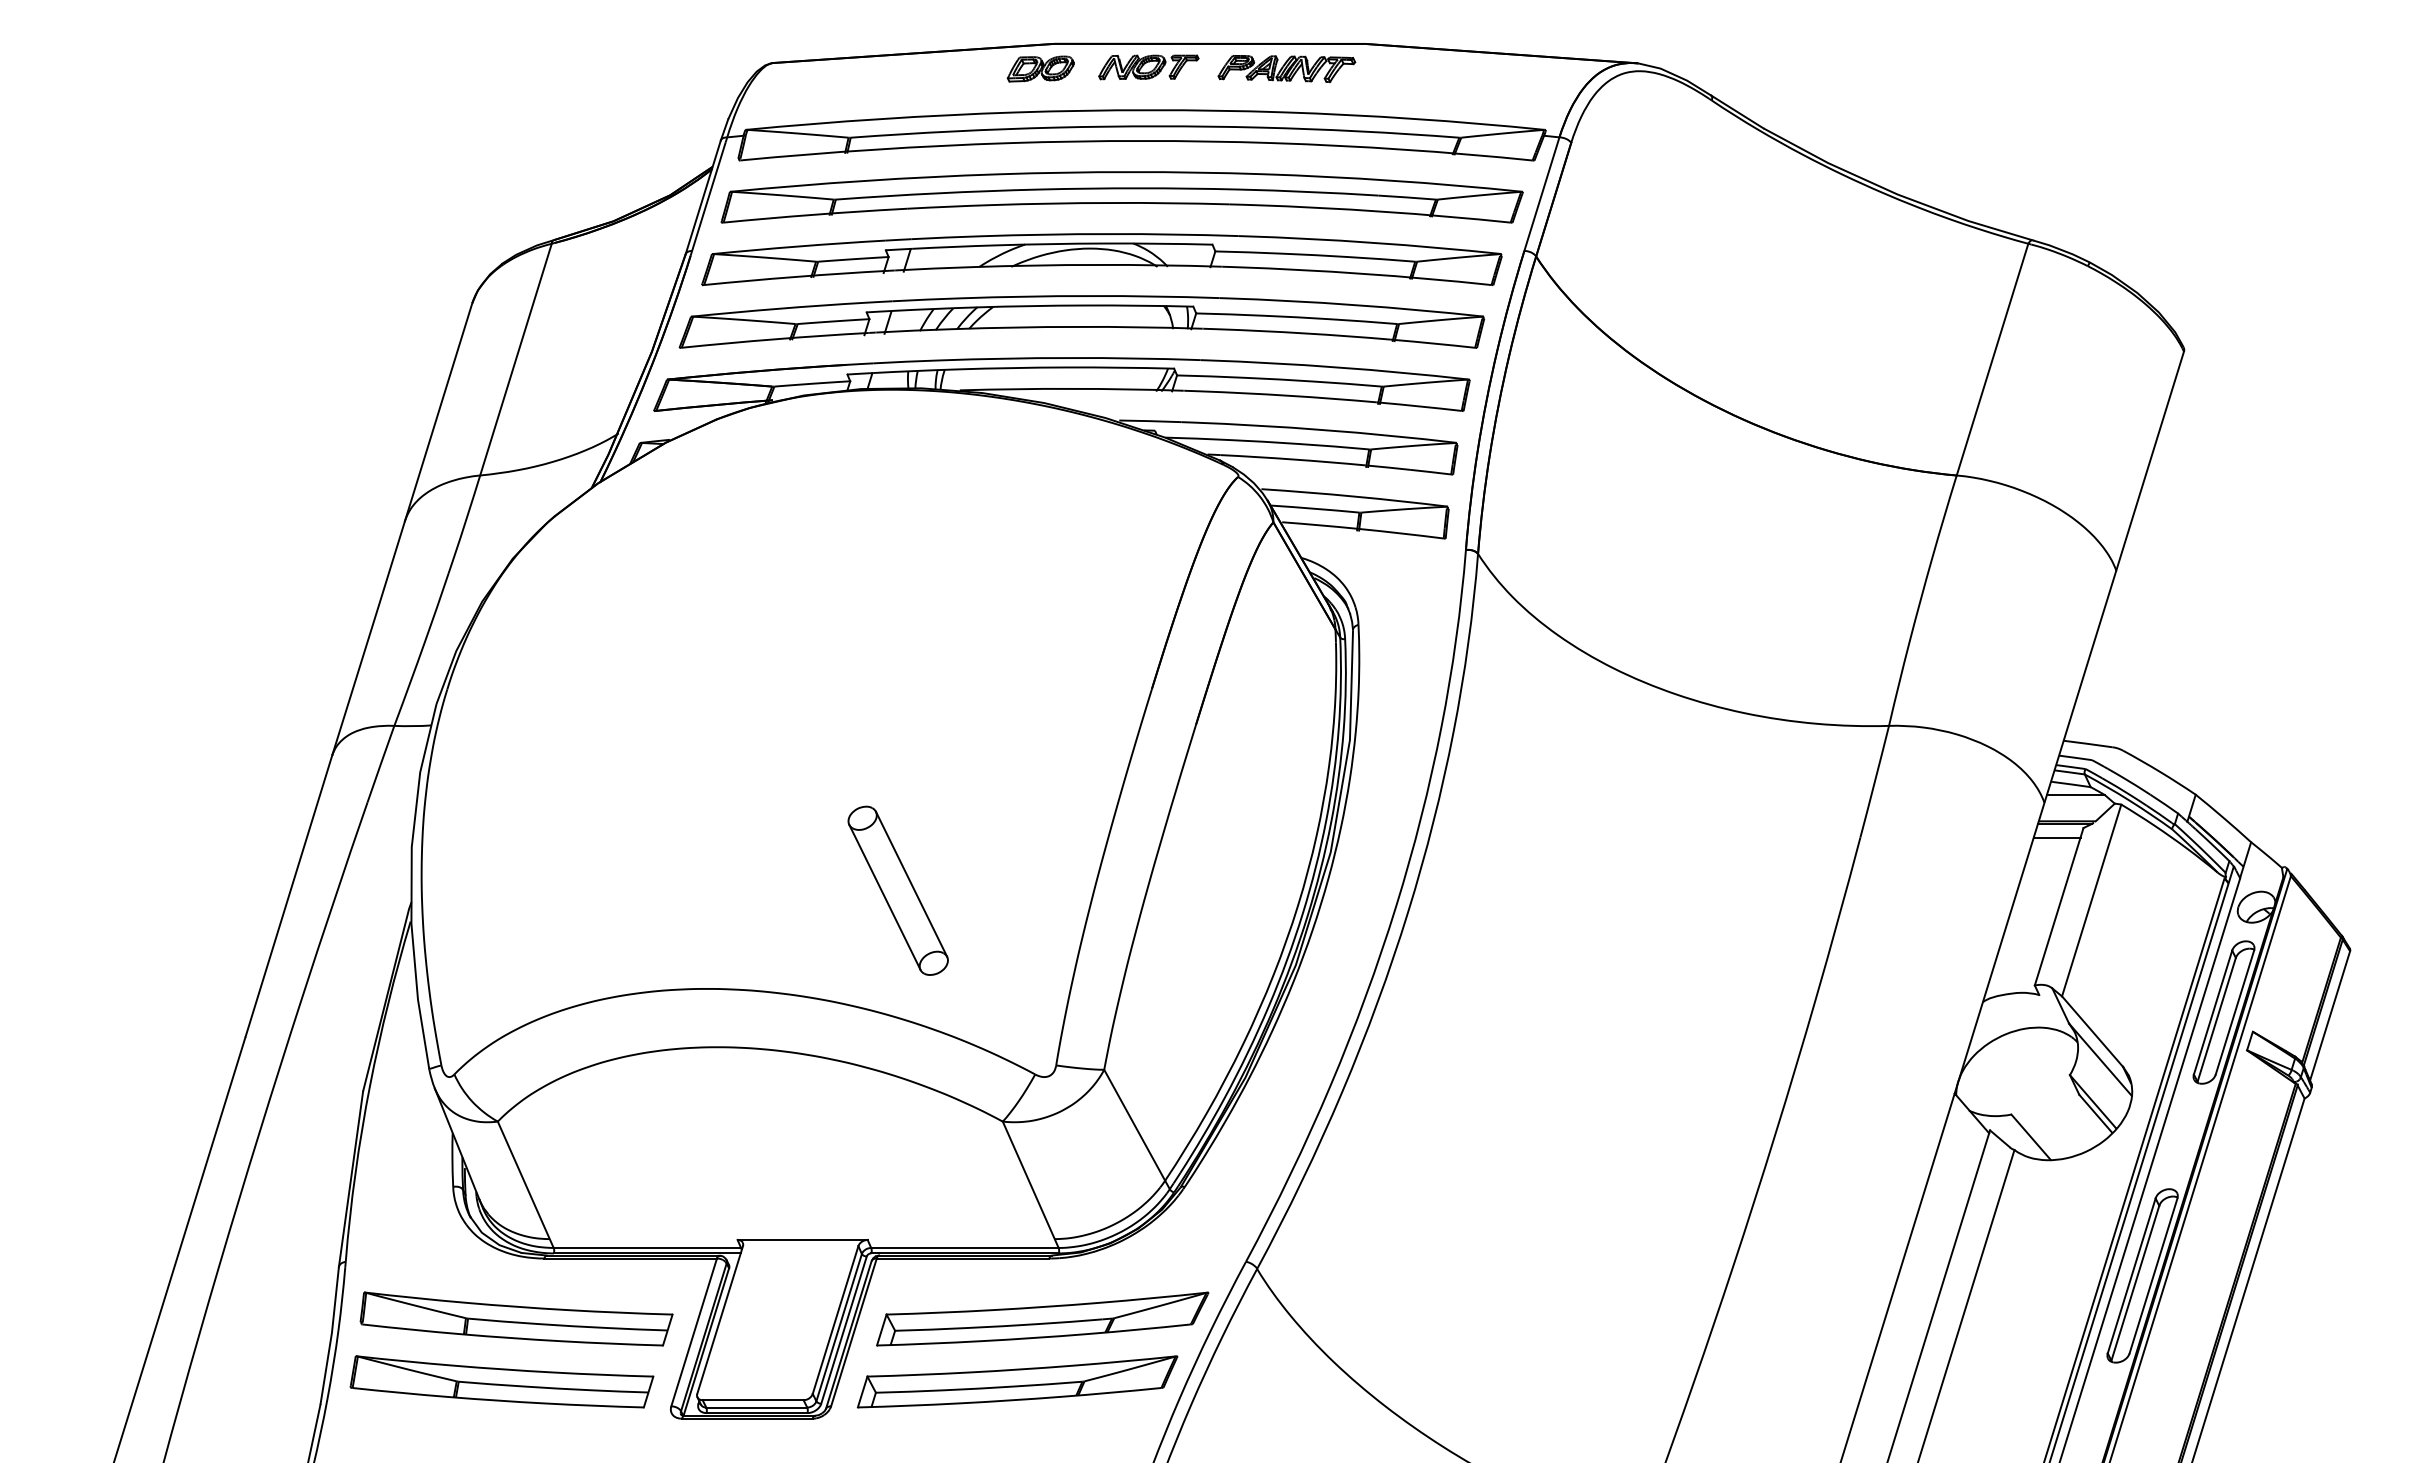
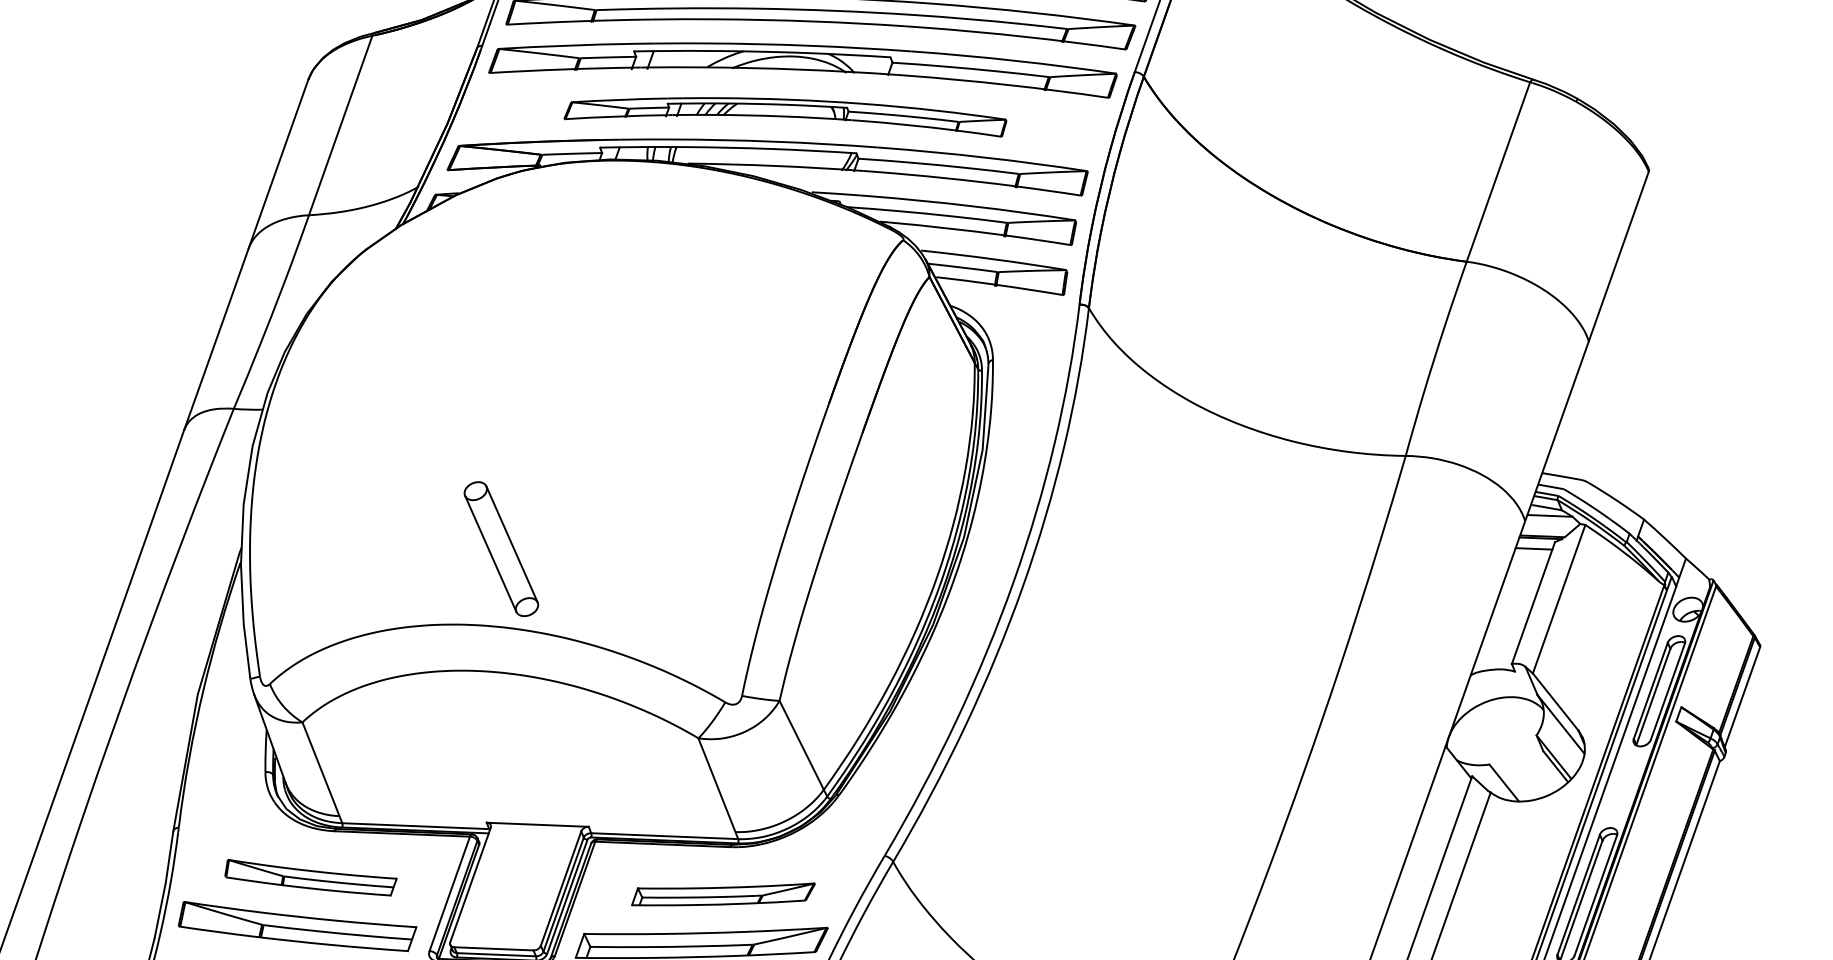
part: (1081, 321) -> (785, 113), size x0.7
part: (897, 890) -> (500, 548), moved
part: (516, 1318) -> (310, 877), size x0.7
part: (1042, 1318) -> (723, 893), size x0.7

